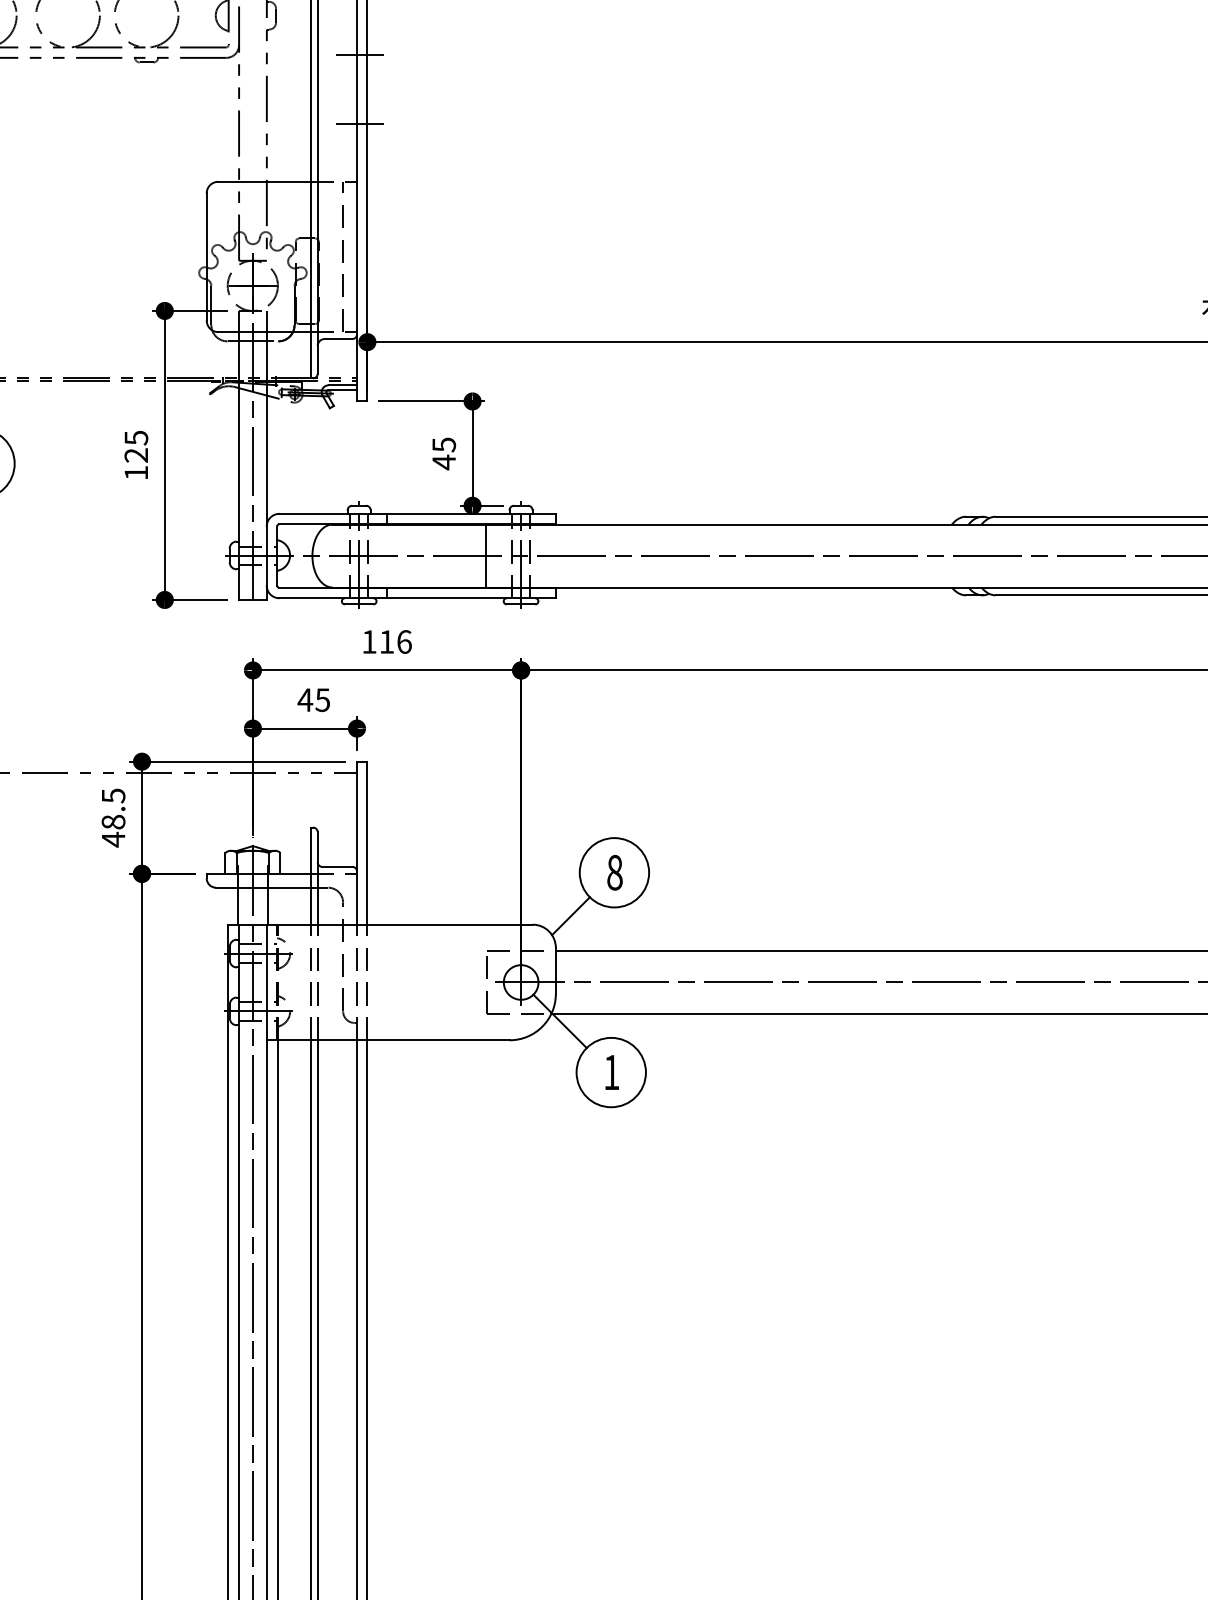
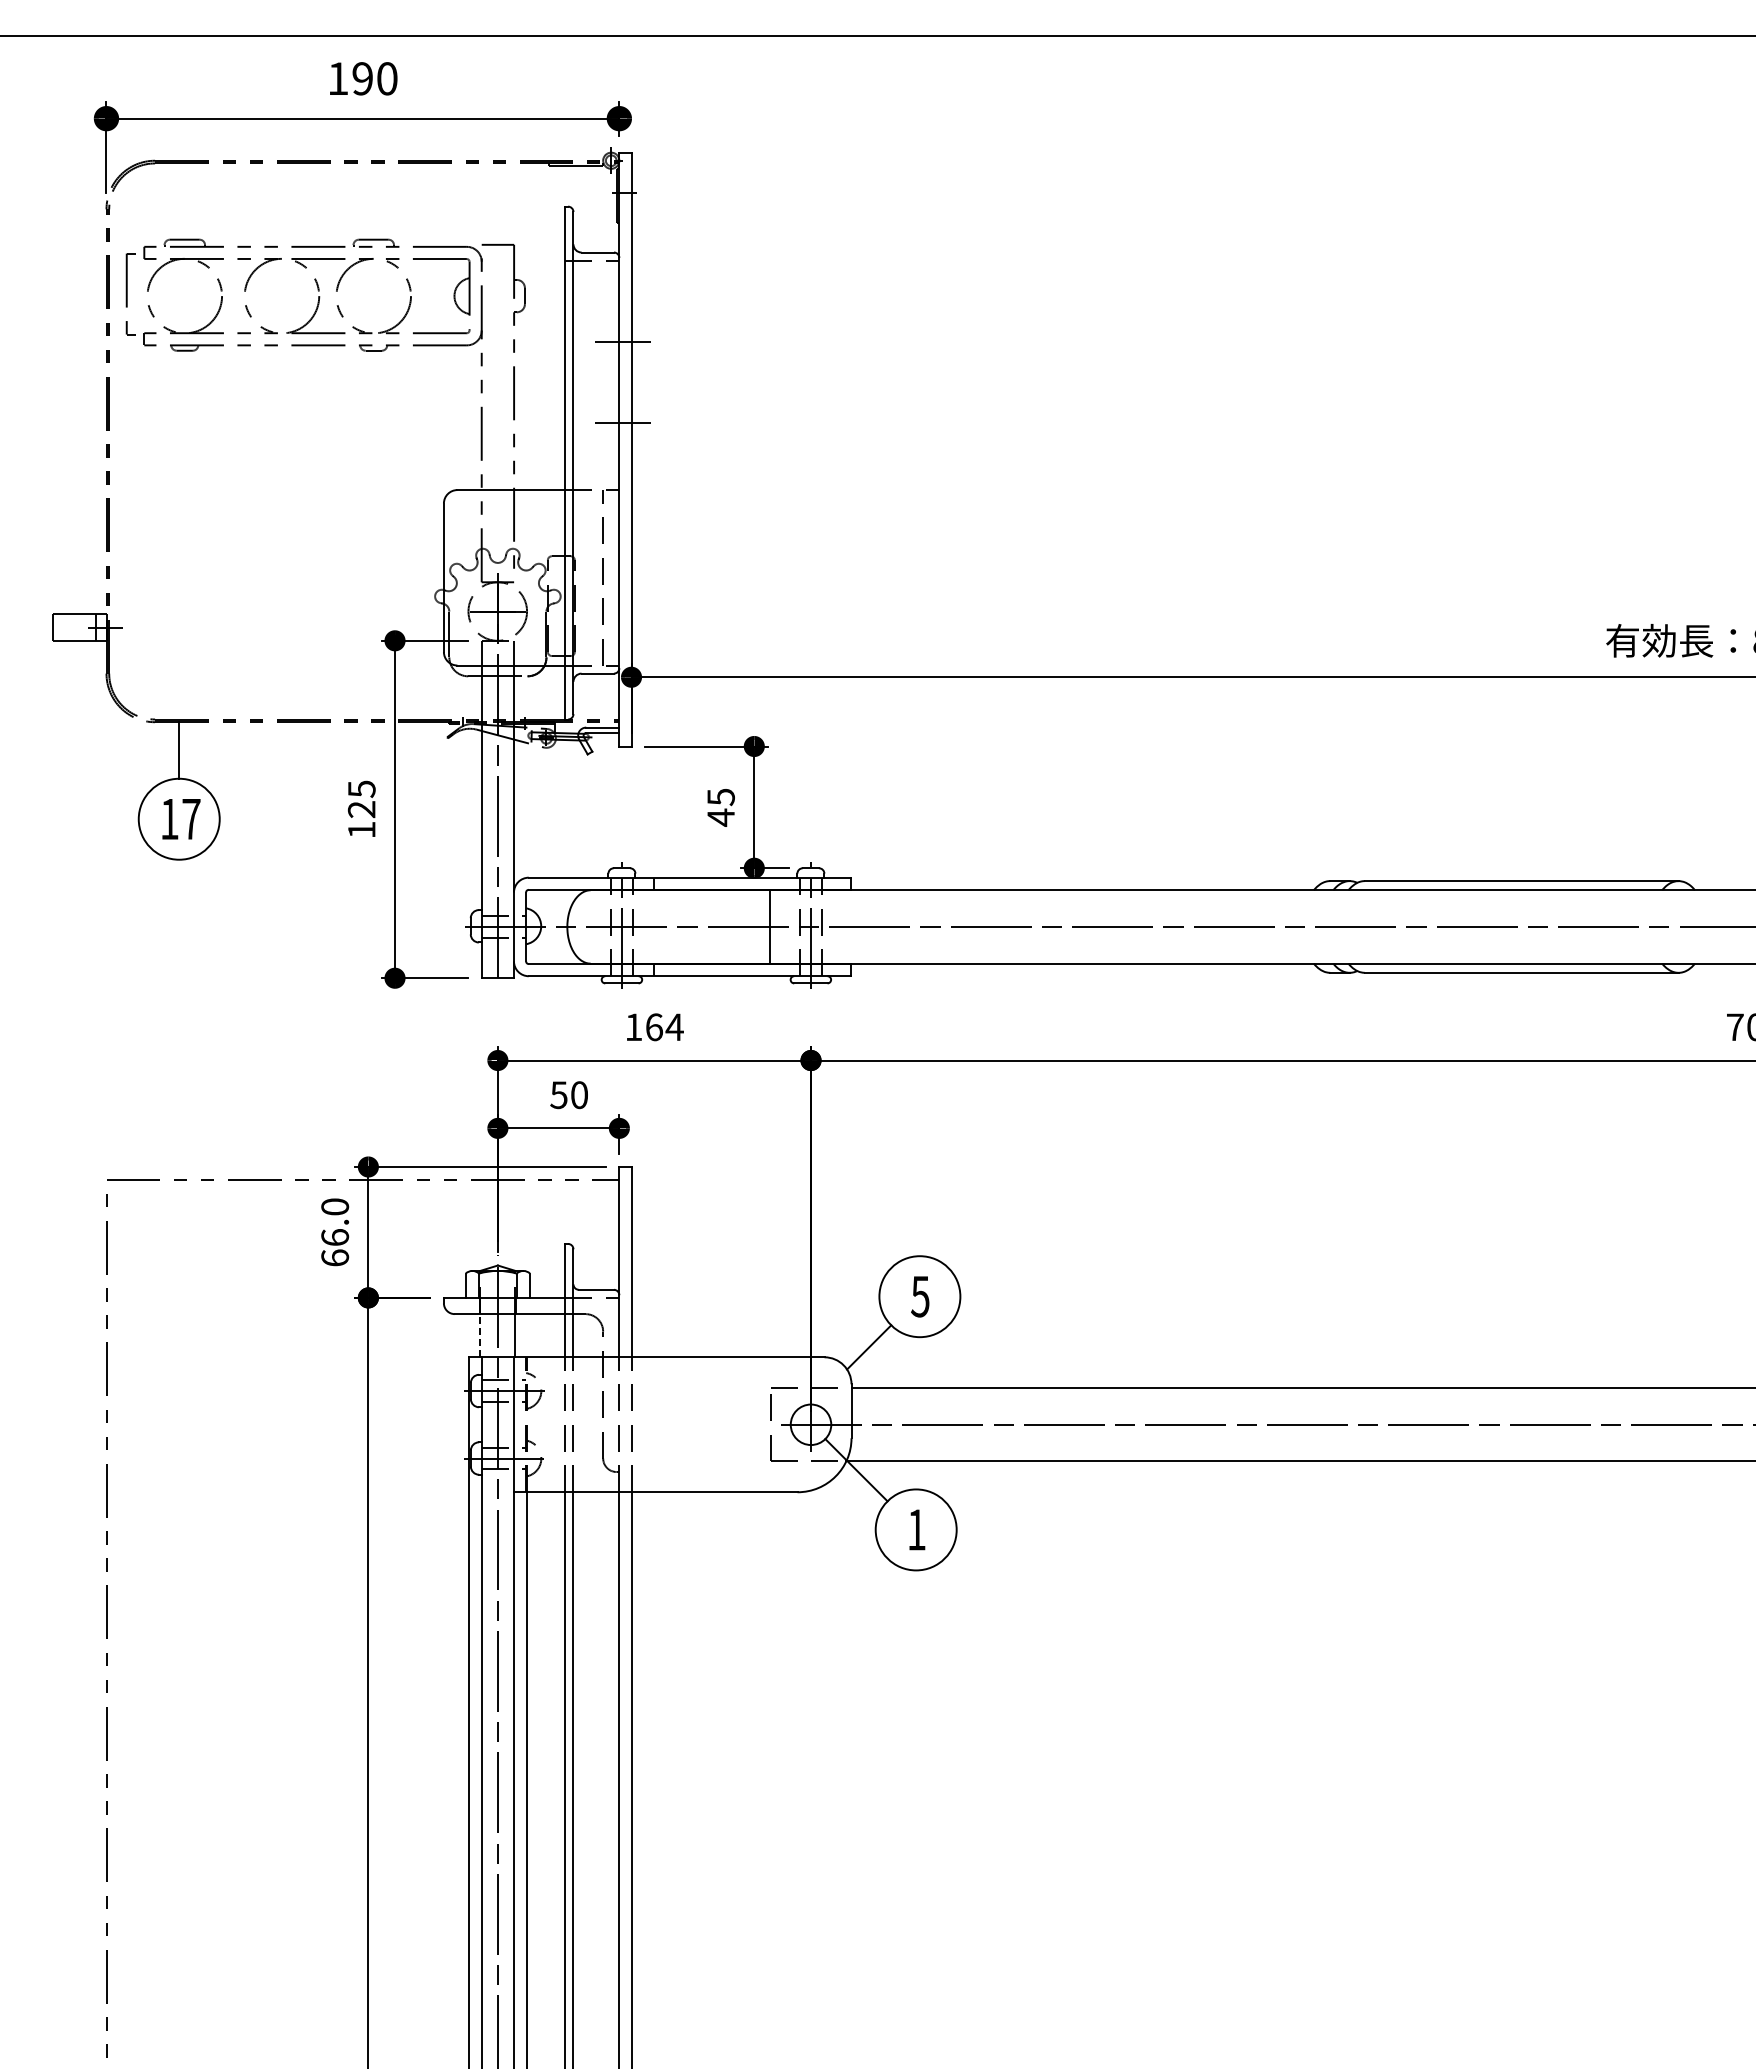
text: (395, 642) -> (664, 1027), 116 -> 164
text: (313, 700) -> (568, 1095), 45 -> 50
text: (113, 817) -> (335, 1232), 48.5 -> 66.0
text: (614, 872) -> (920, 1296), 8 -> 5
line: (238, 906) -> (480, 1335), solid -> dashed

